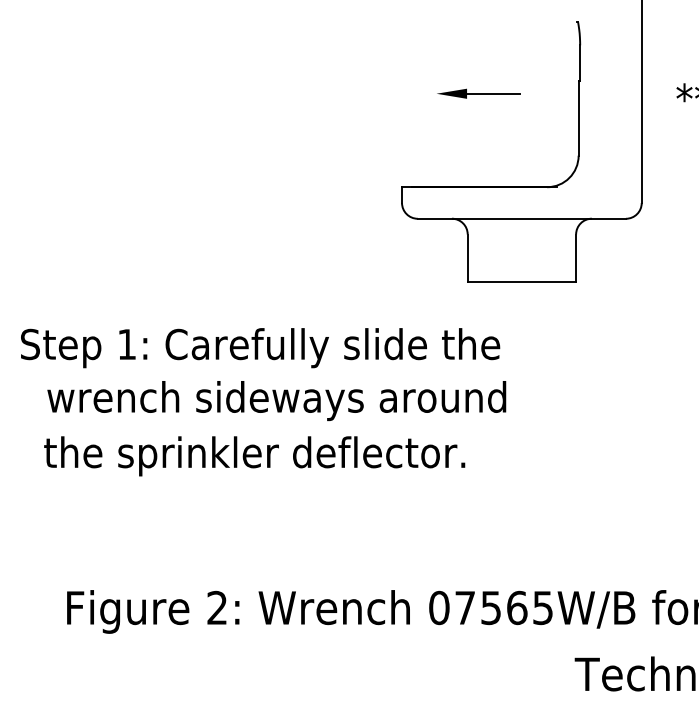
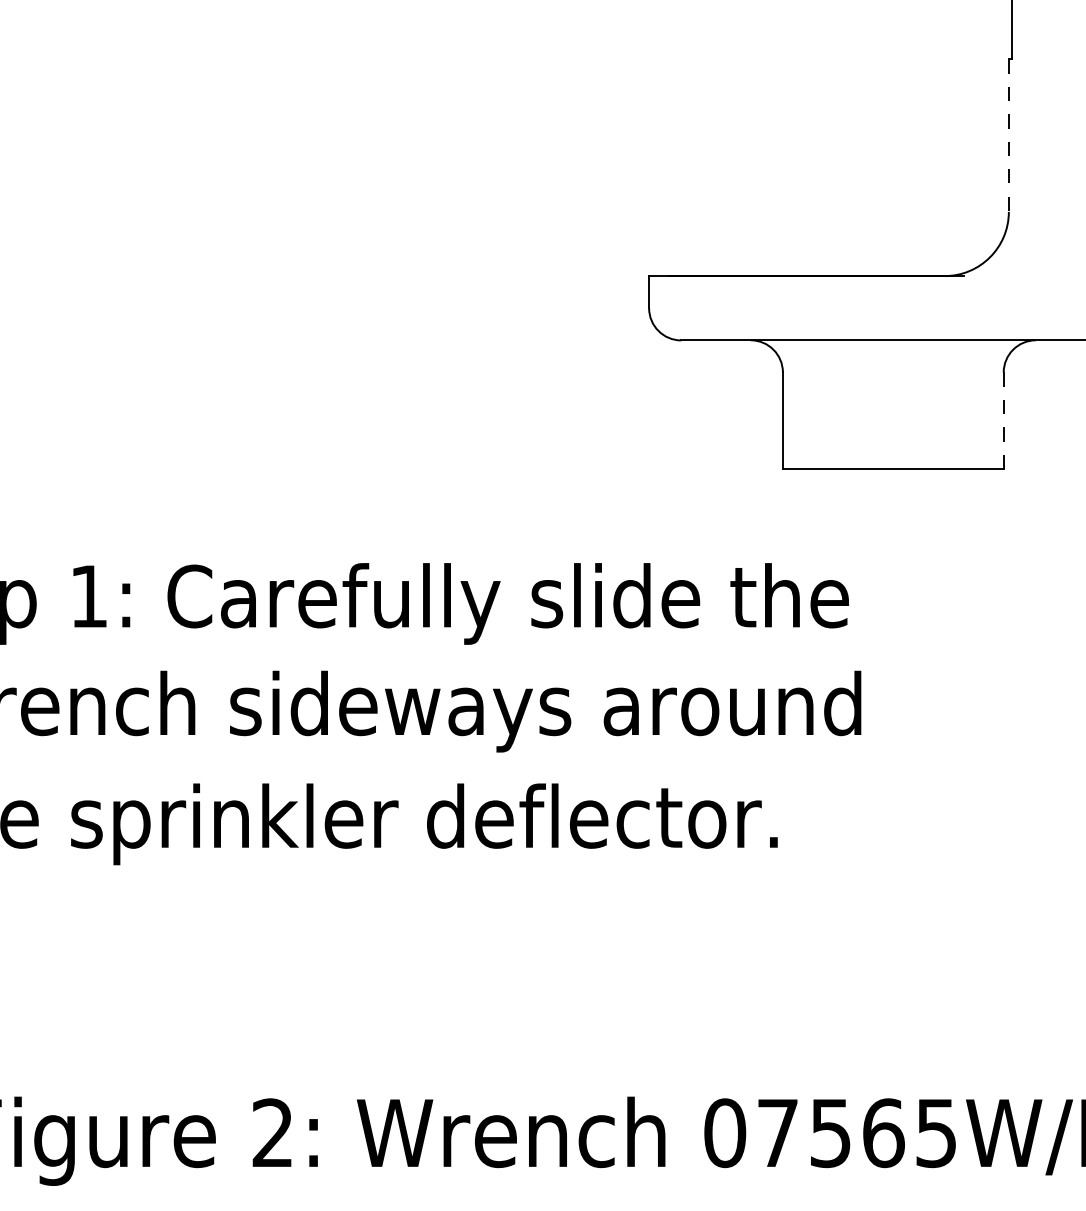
part: (478, 93) -> (804, 85), removed
line: (578, 118) -> (1008, 136), solid -> dashed
line: (576, 258) -> (1004, 421), solid -> dashed

